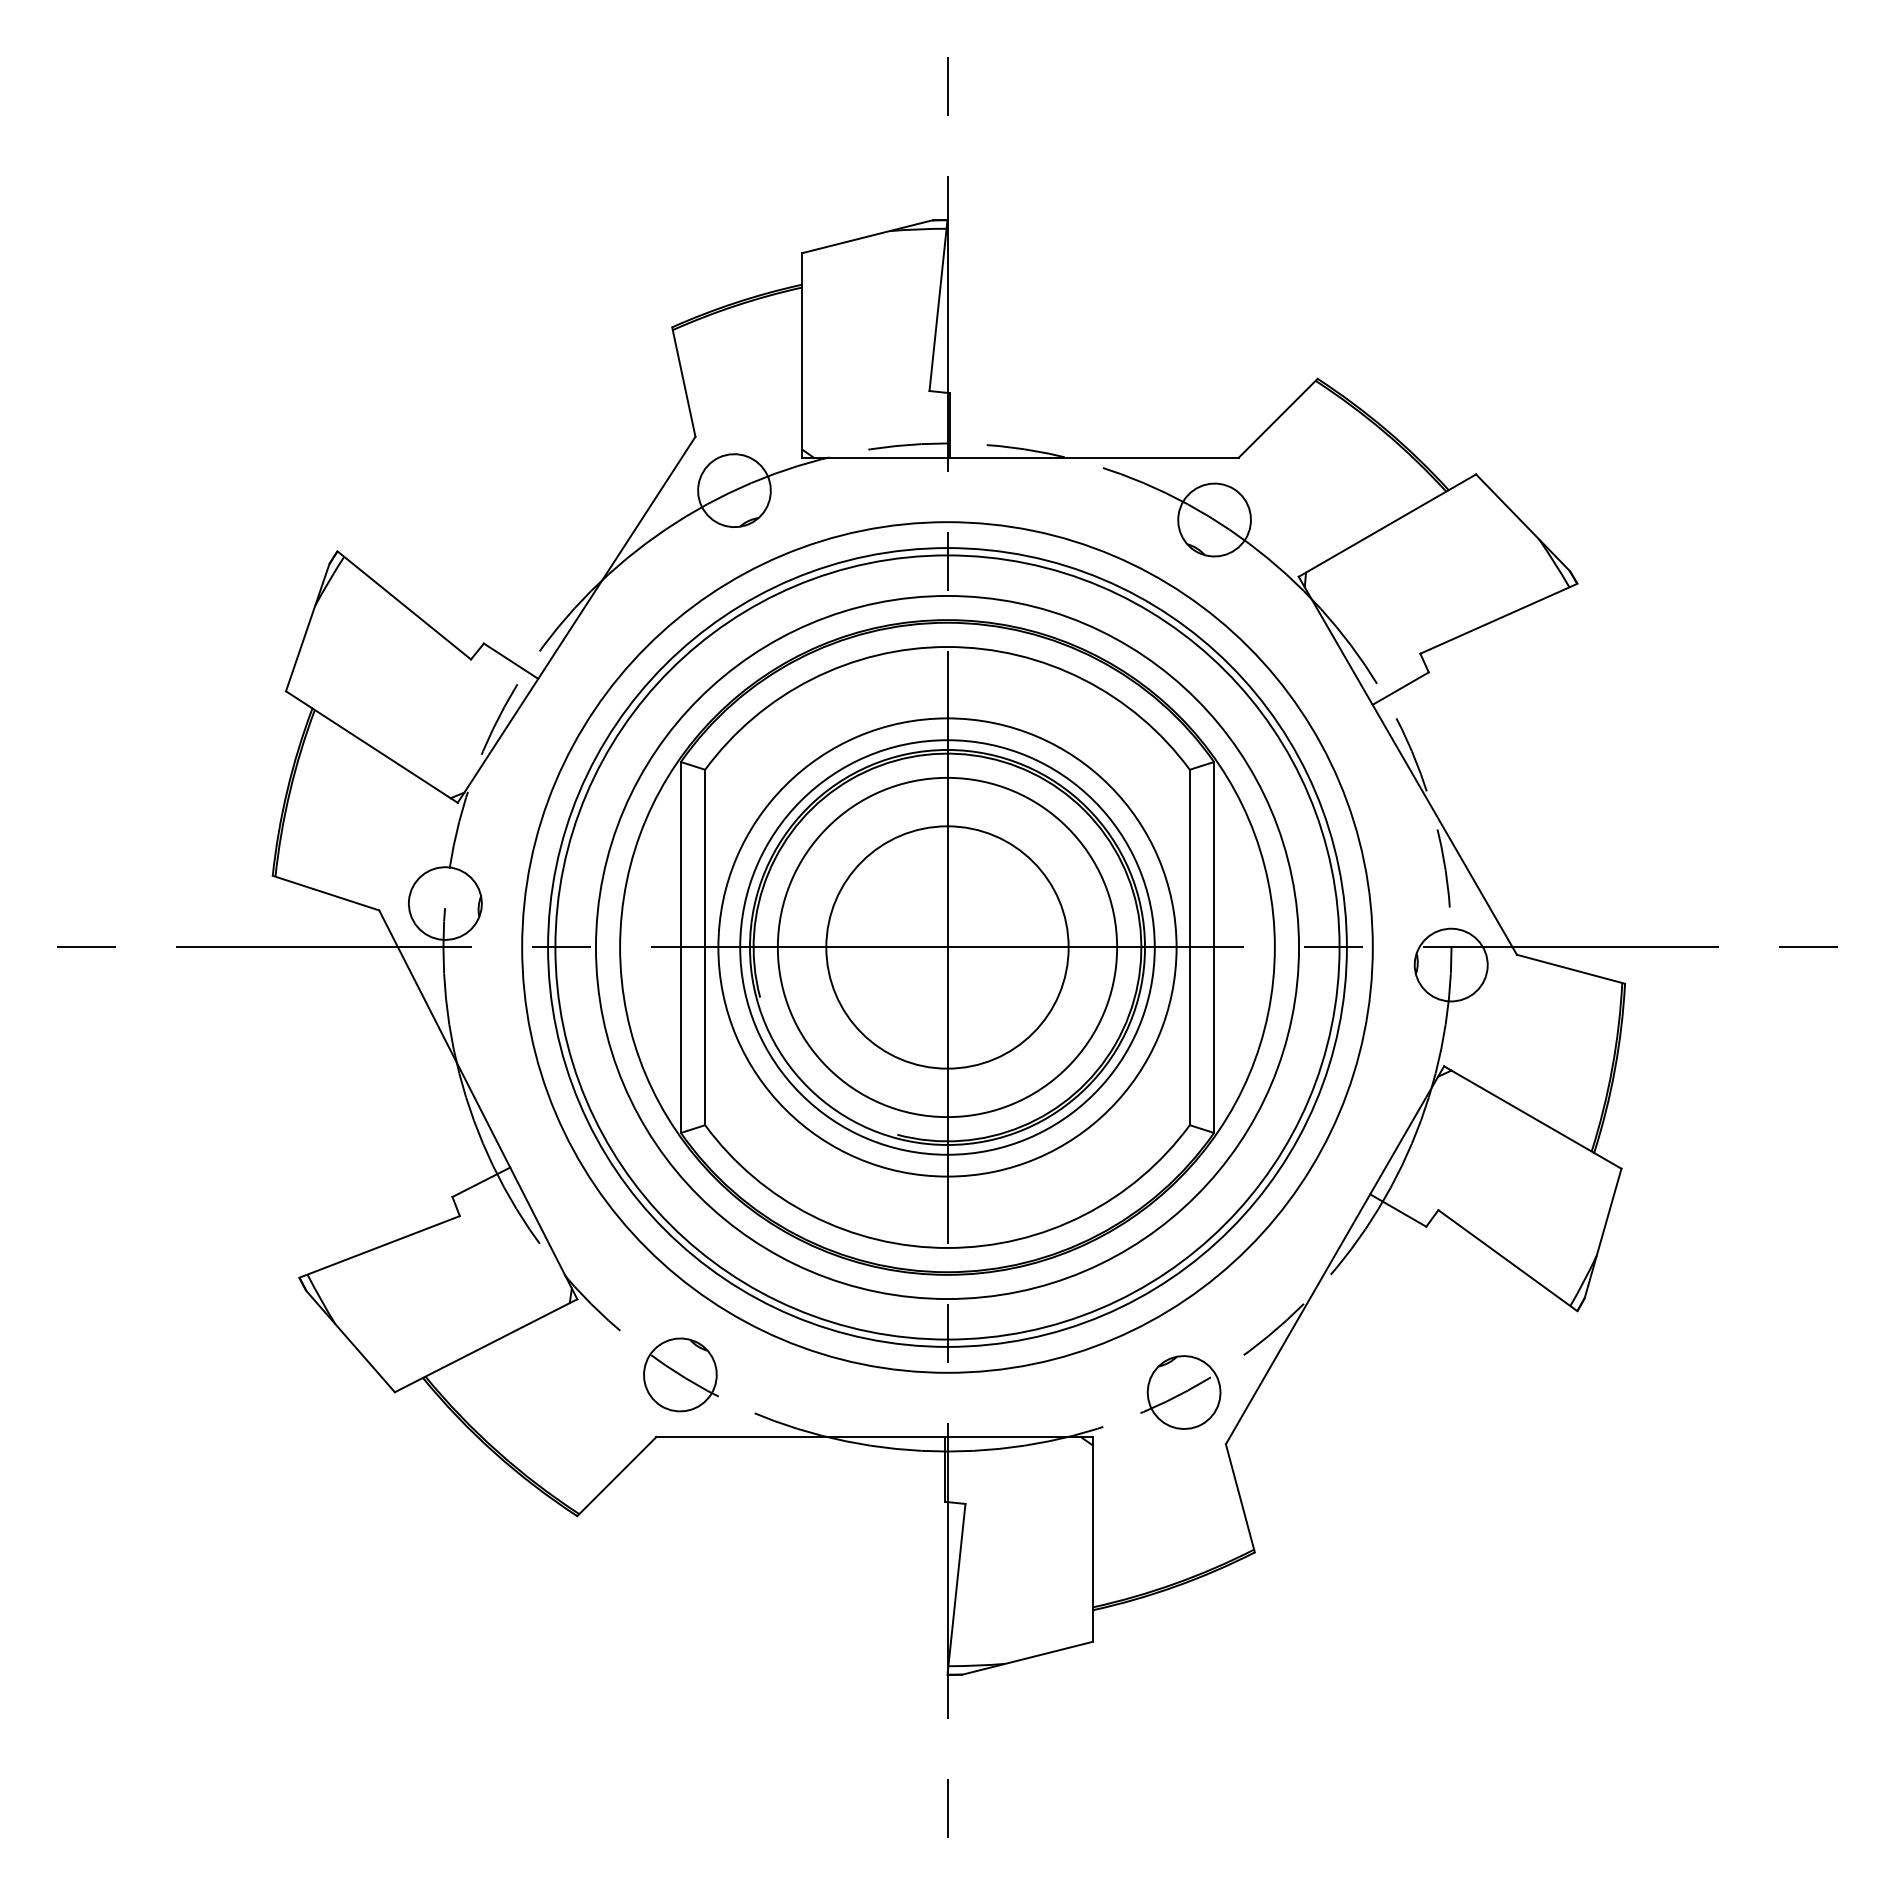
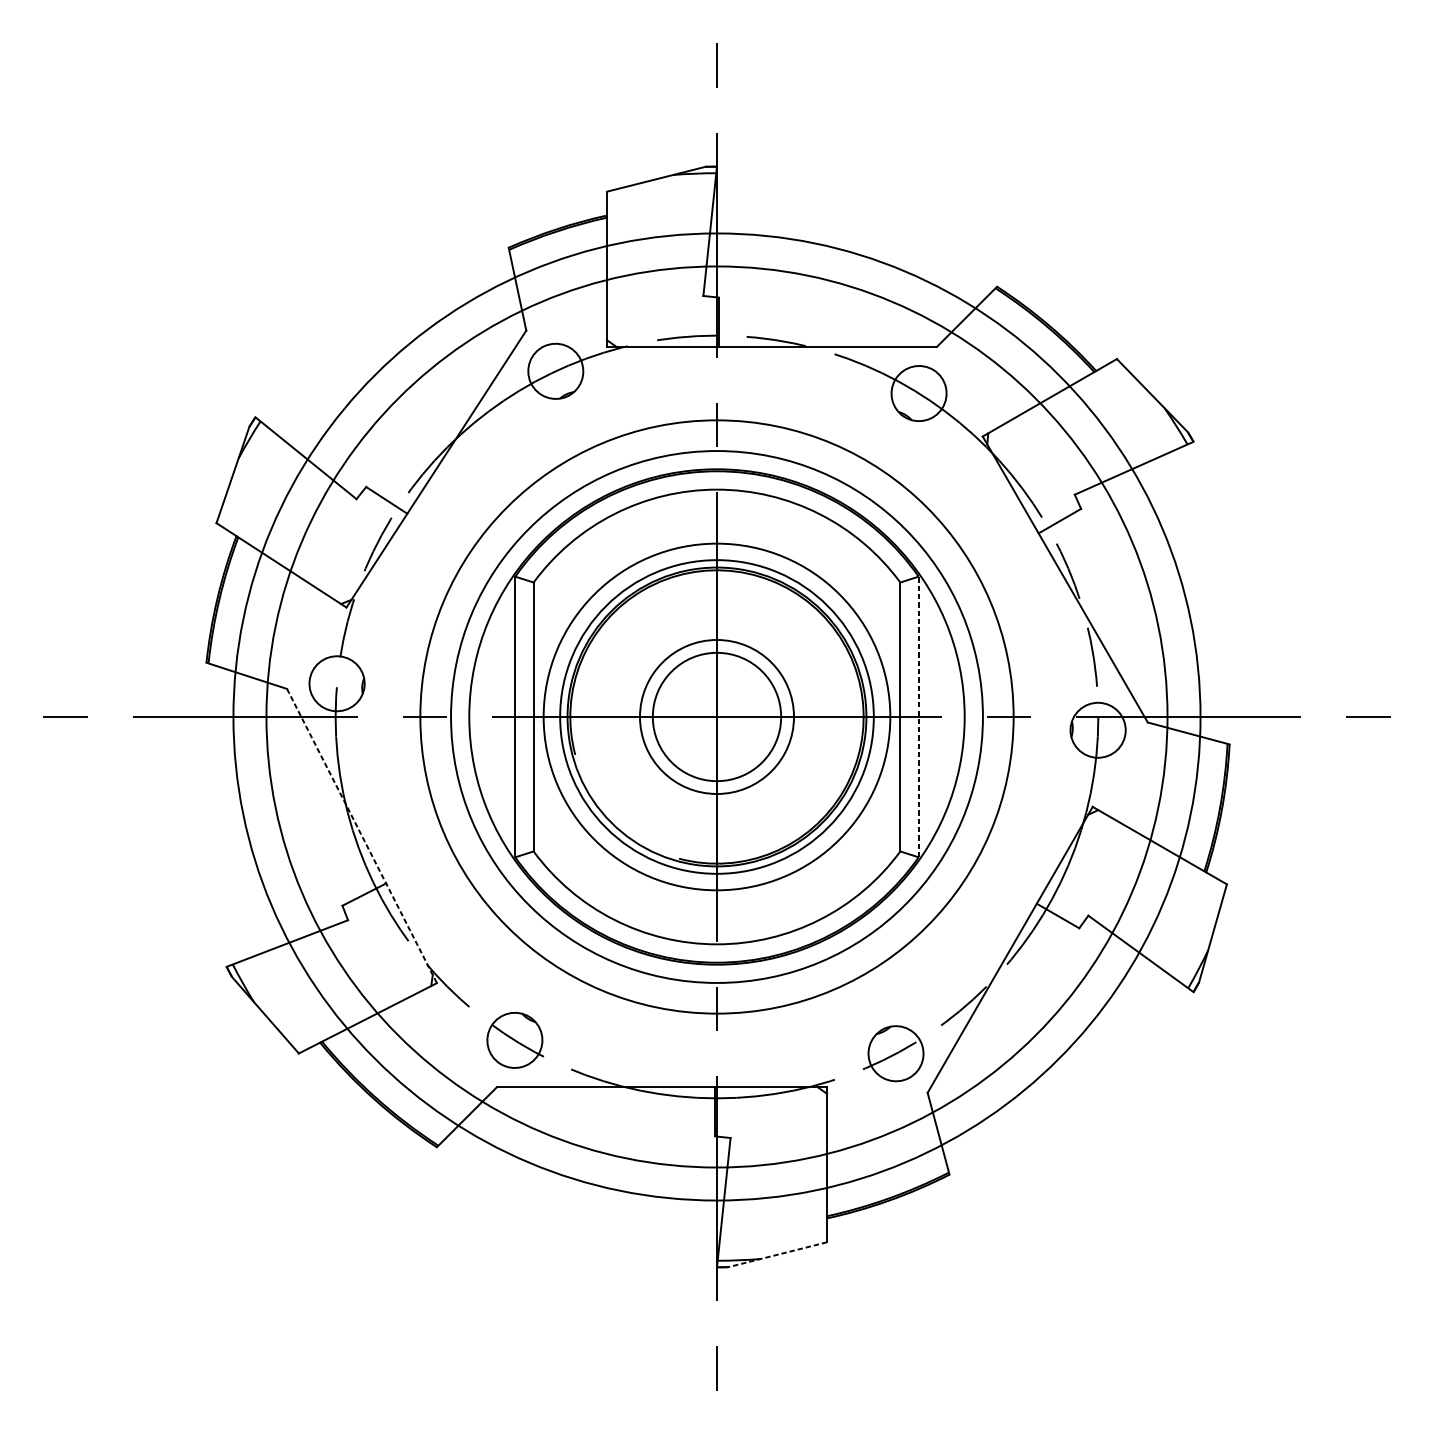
circle: (947, 947) -> (717, 717), size x0.6
circle: (947, 947) -> (717, 717), size x0.7
circle: (947, 947) -> (717, 717), size x1.4
circle: (947, 947) -> (717, 717), size x1.6
line: (1214, 947) -> (919, 717), solid -> dashed
line: (478, 1105) -> (362, 836), solid -> dashed
line: (1027, 1658) -> (777, 1254), solid -> dashed

